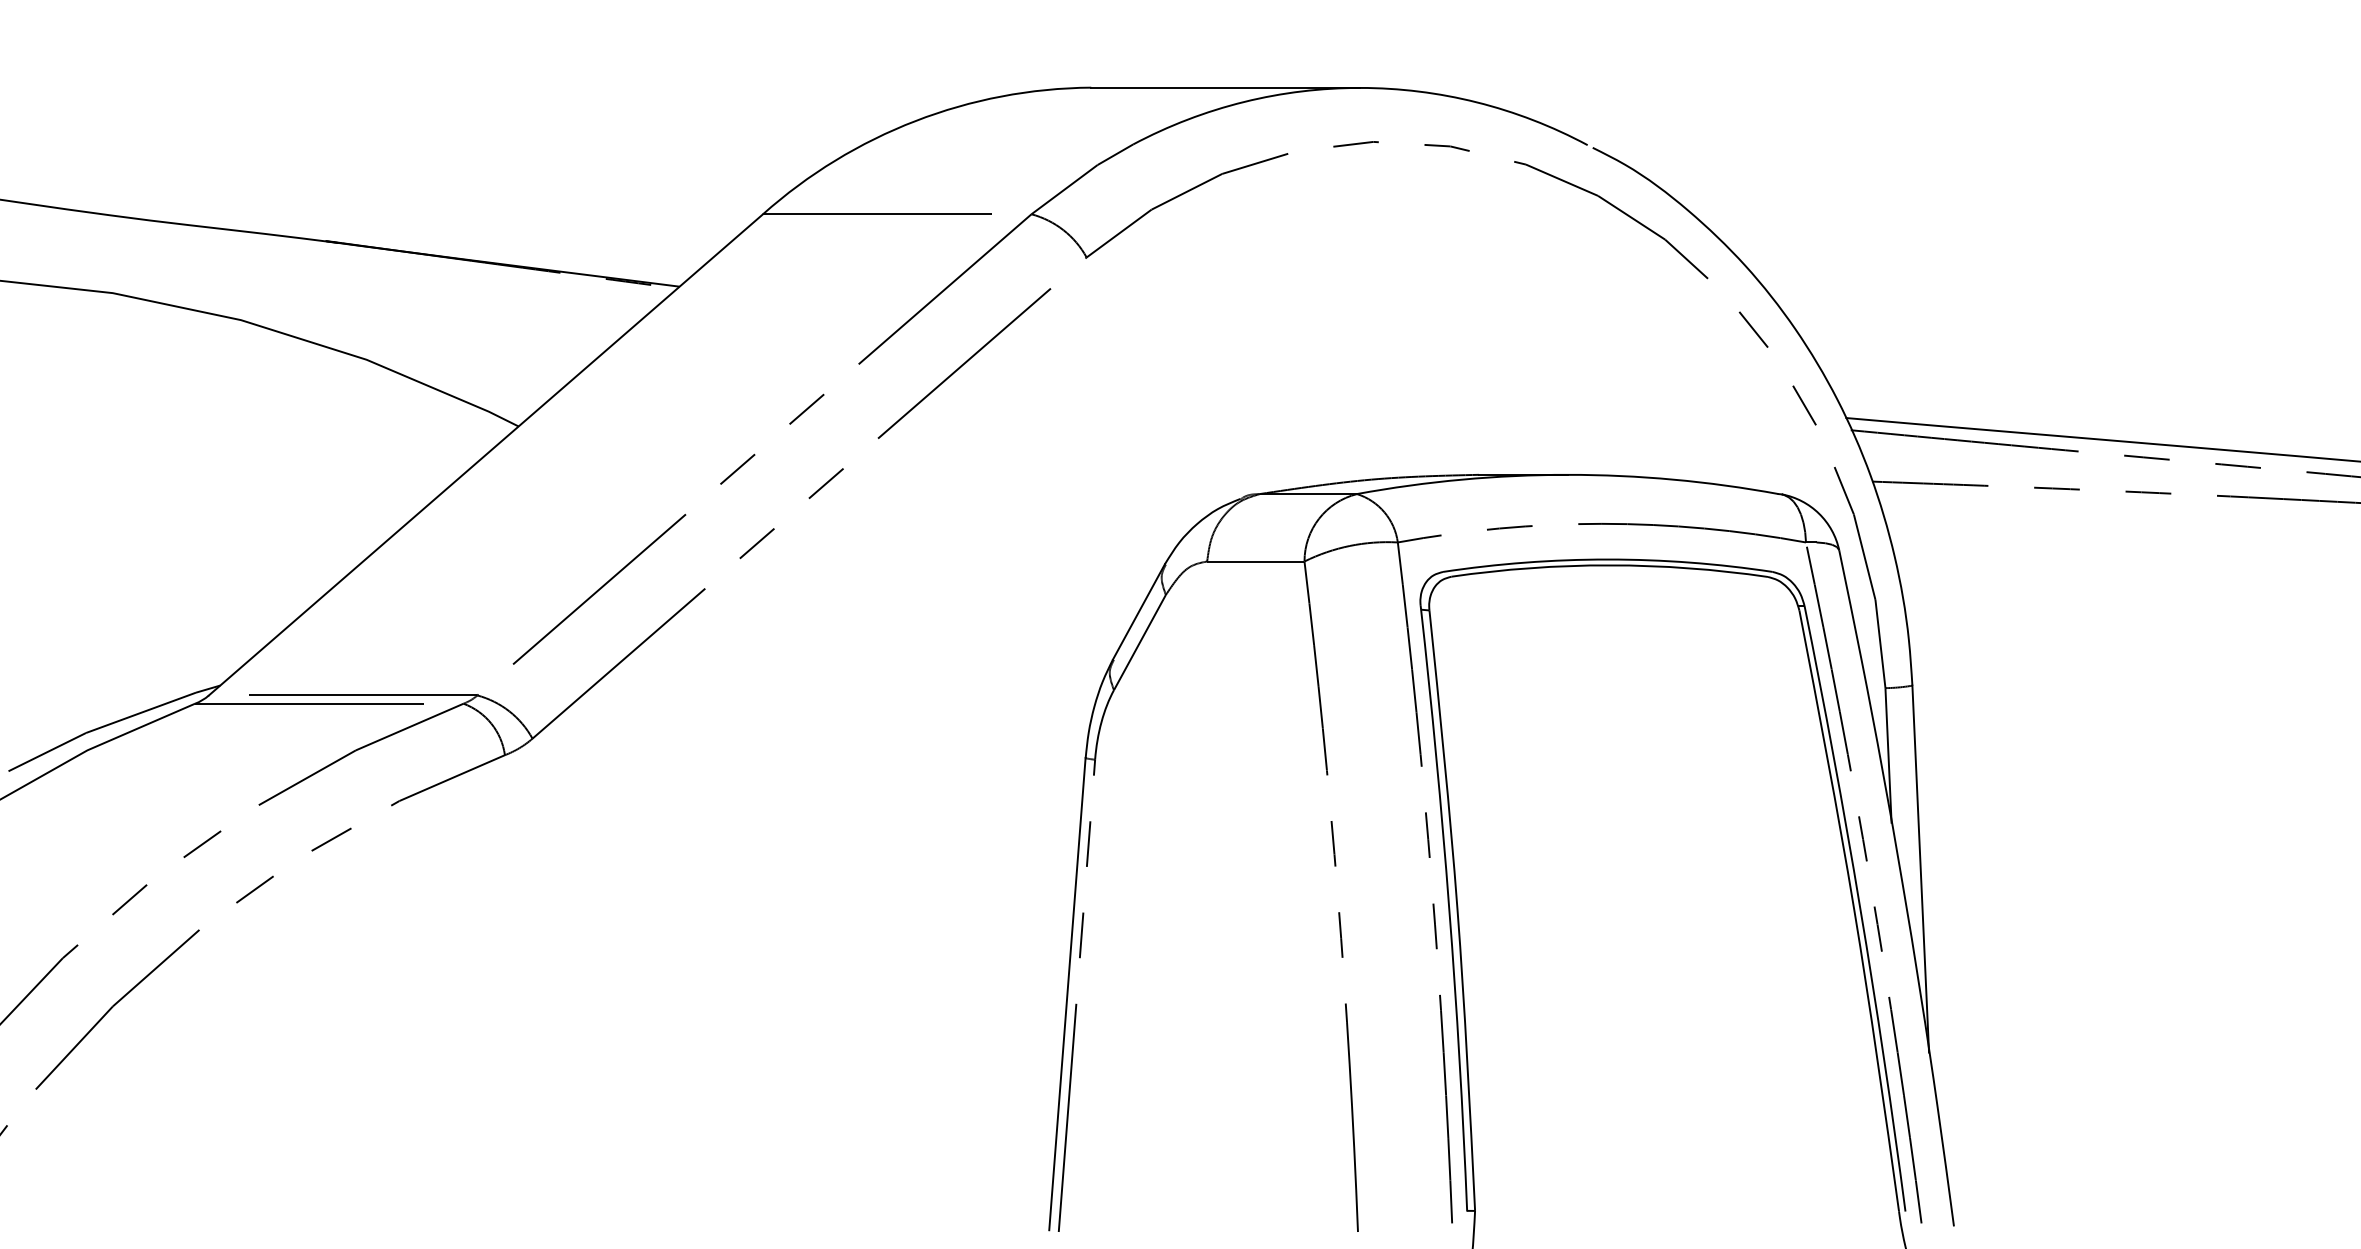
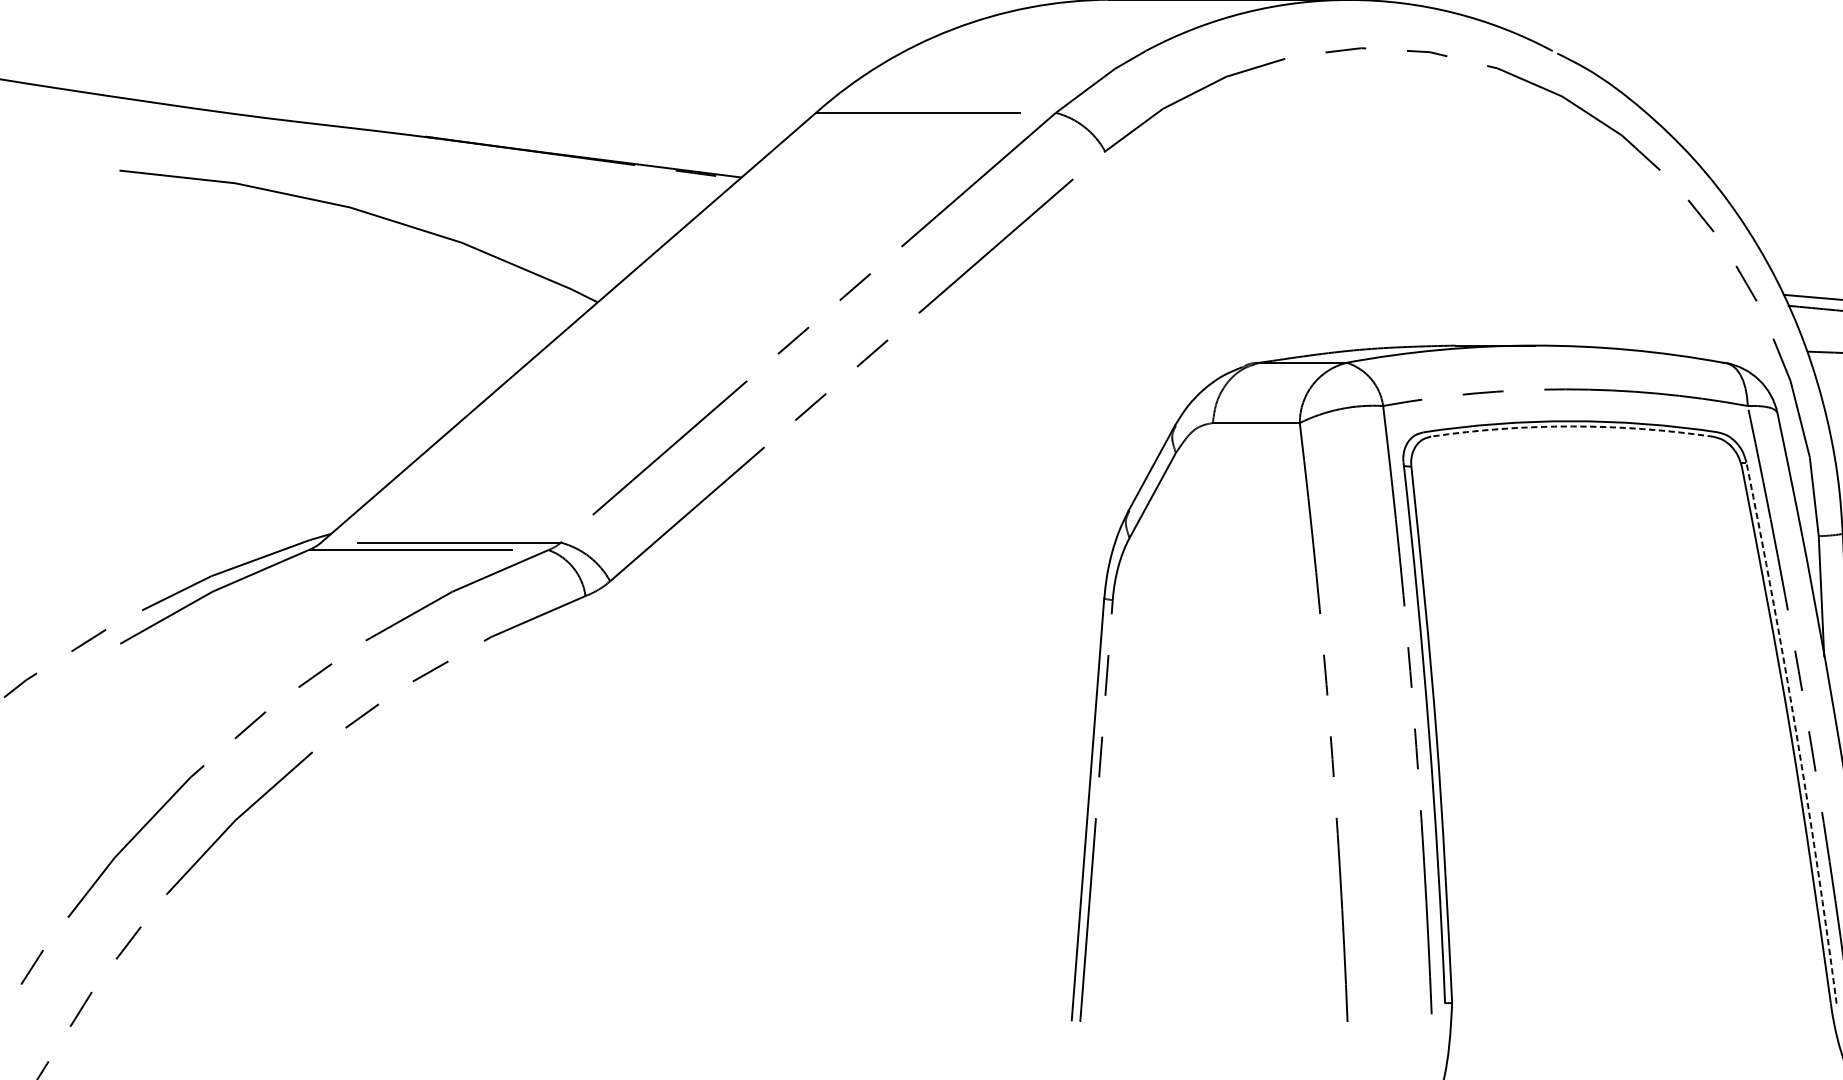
arc: (1609, 565) -> (1572, 426), solid -> dashed
arc: (1860, 907) -> (1796, 732), solid -> dashed

